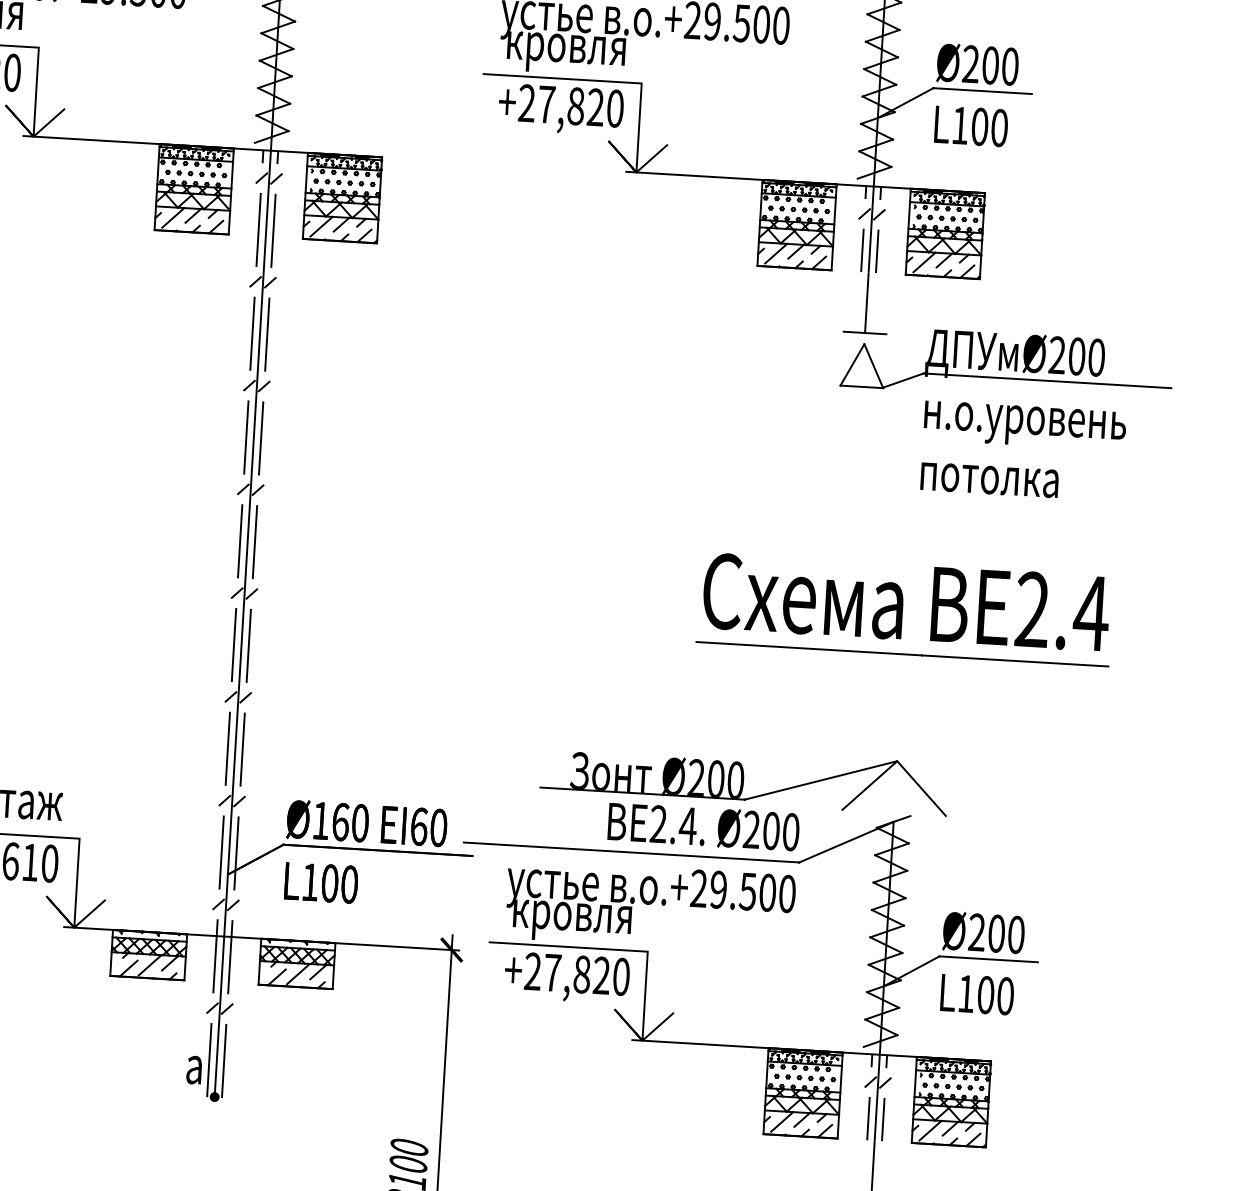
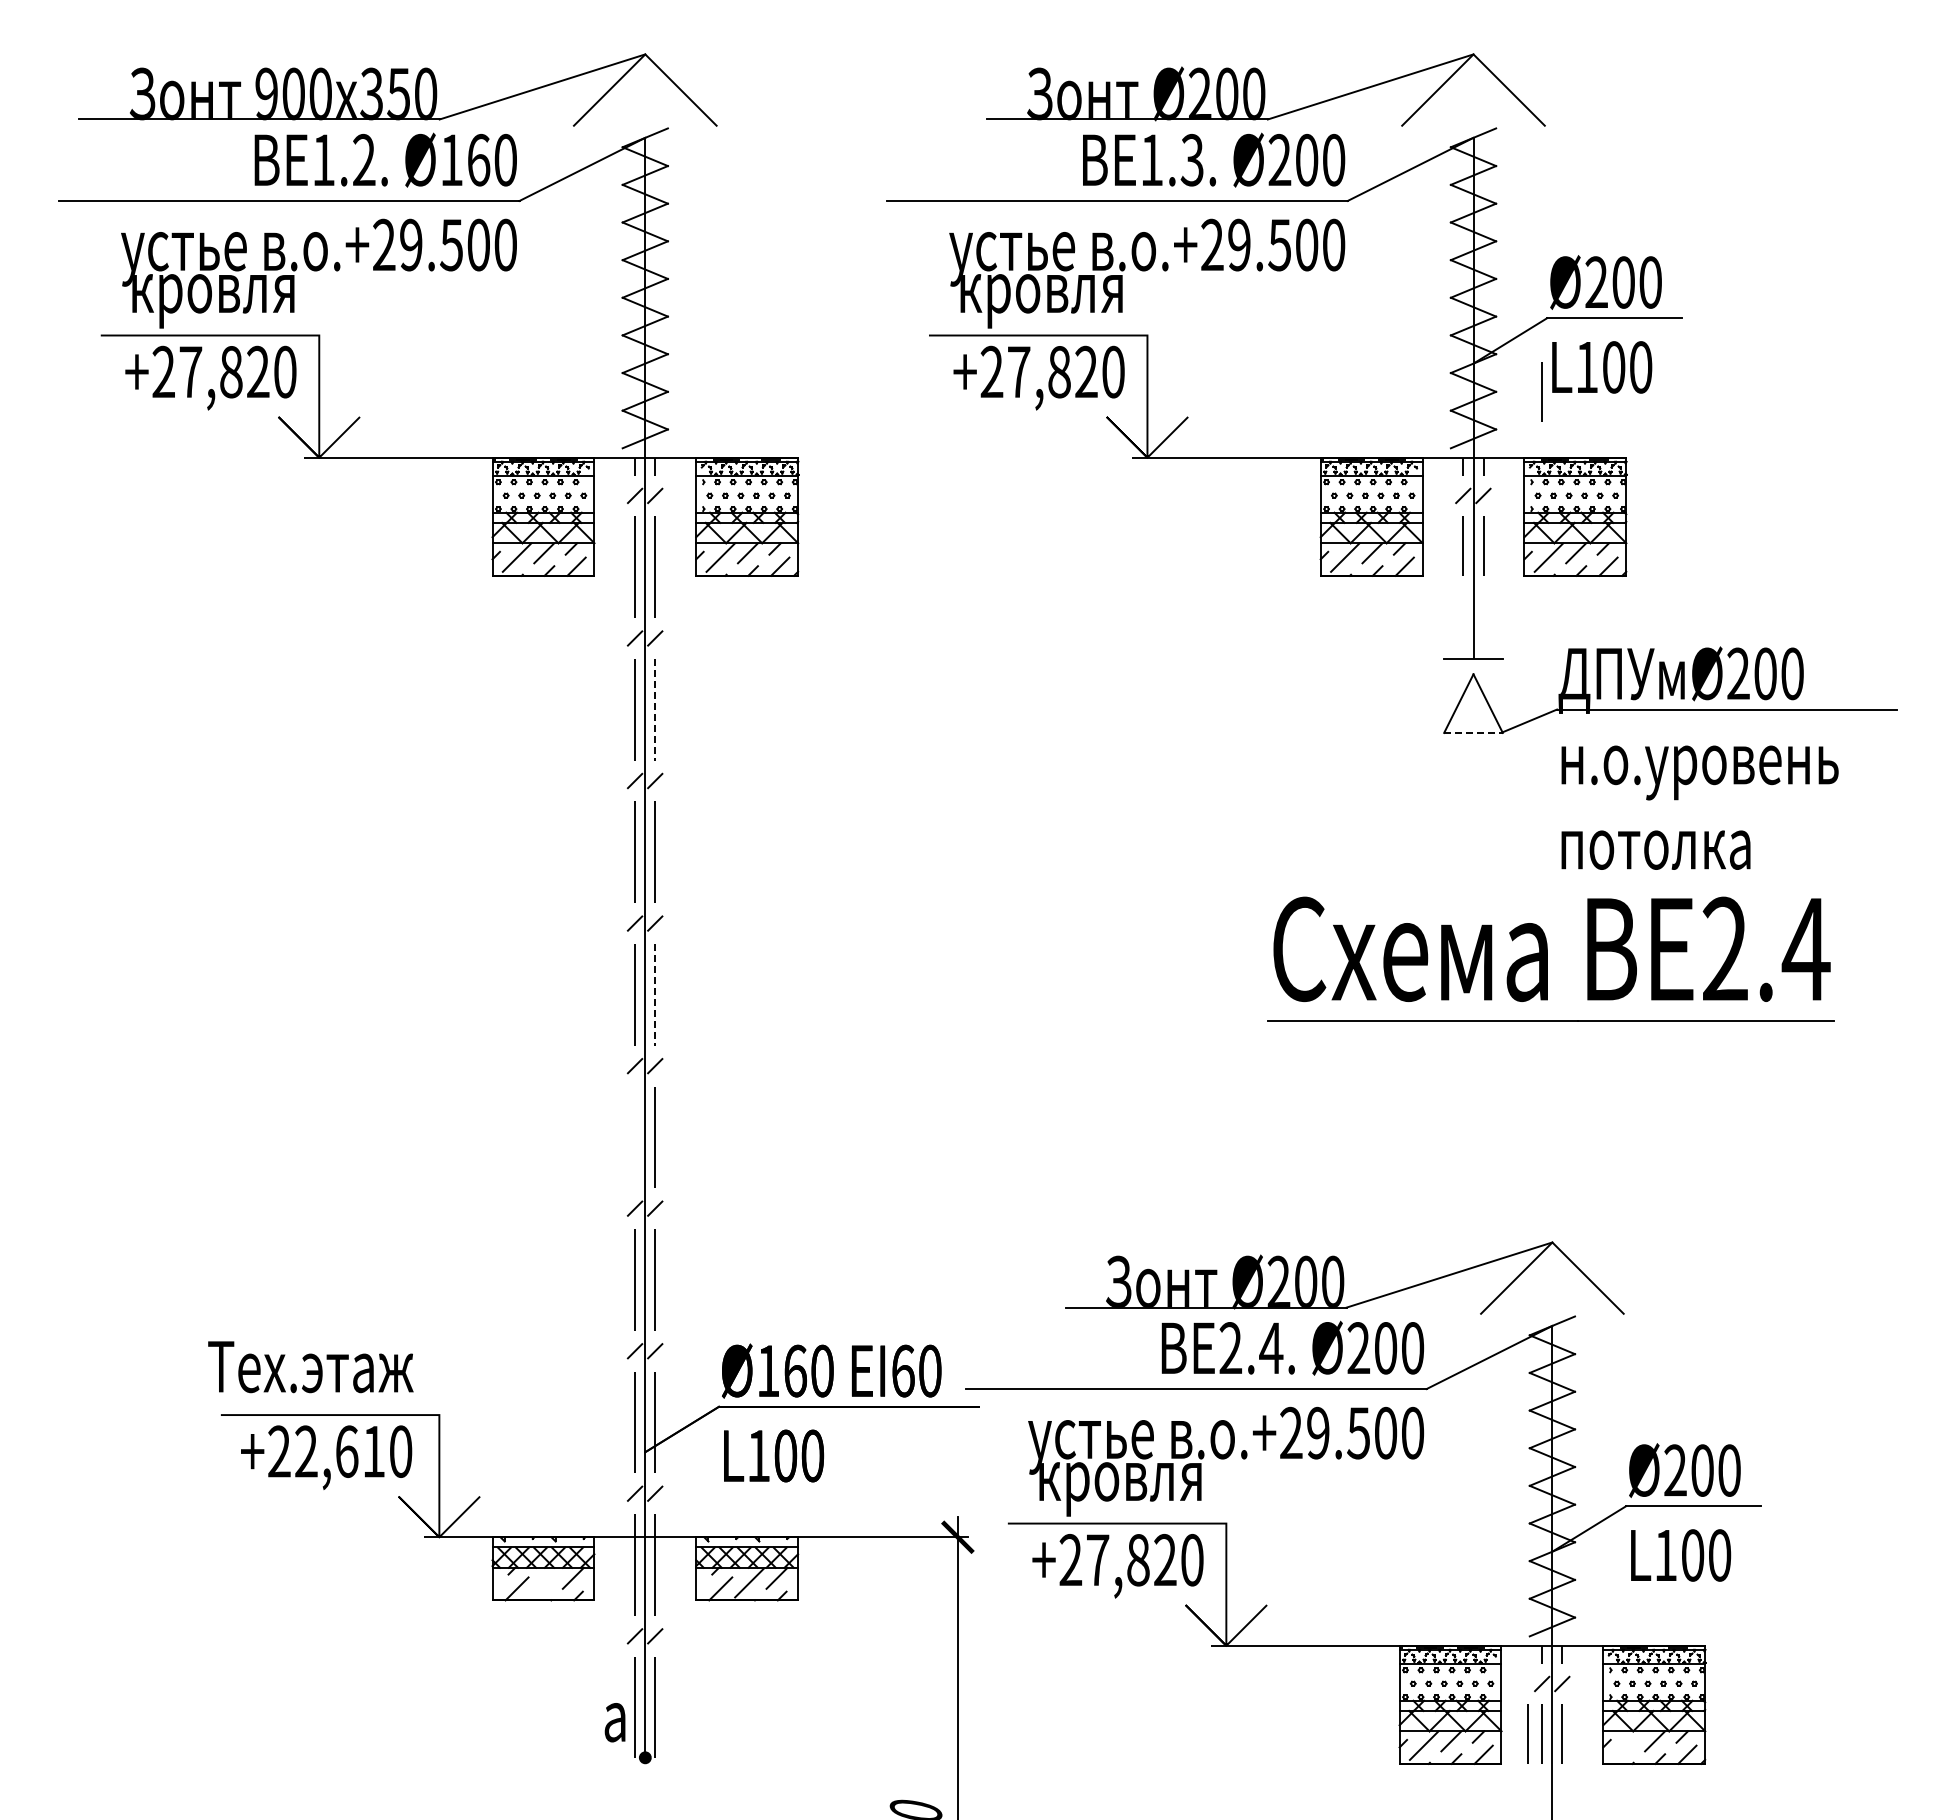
line: (926, 141) -> (1541, 391), added
line: (267, 334) -> (655, 709), solid -> dashed
line: (862, 386) -> (1474, 732), solid -> dashed
line: (255, 541) -> (655, 994), solid -> dashed
part: (904, 608) -> (1550, 958), moved
line: (233, 645) -> (634, 1137), removed
line: (149, 965) -> (545, 1582), removed
line: (857, 1117) -> (1527, 1733), added
line: (930, 1130) -> (1627, 1745), removed

